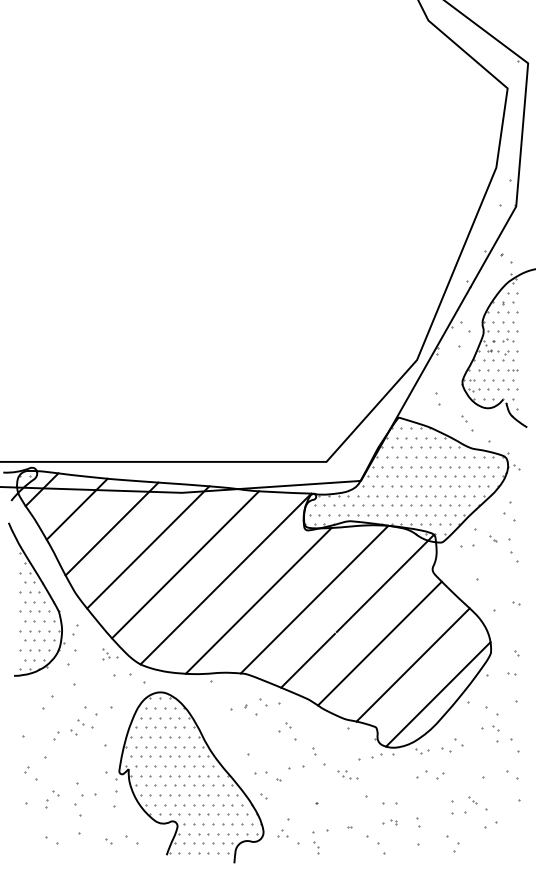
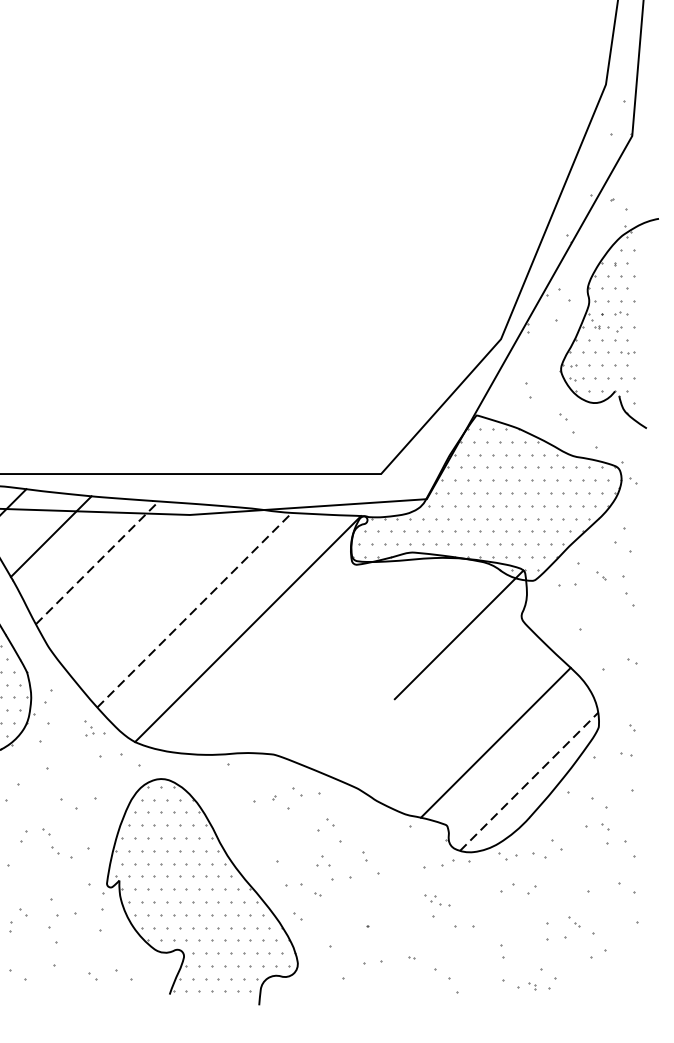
line: (112, 529) -> (97, 563), solid -> dashed
line: (148, 547) -> (145, 587), removed
line: (185, 564) -> (194, 609), solid -> dashed
line: (314, 599) -> (365, 656), removed
line: (258, 600) -> (291, 657), removed
line: (379, 643) -> (451, 714), removed
line: (307, 660) -> (356, 736), removed
line: (438, 694) -> (529, 781), solid -> dashed
part: (85, 723) -> (62, 852), moved
part: (347, 774) -> (436, 899), moved
part: (389, 822) -> (526, 987), moved
part: (282, 833) -> (322, 861), moved
part: (316, 847) -> (367, 984), removed

